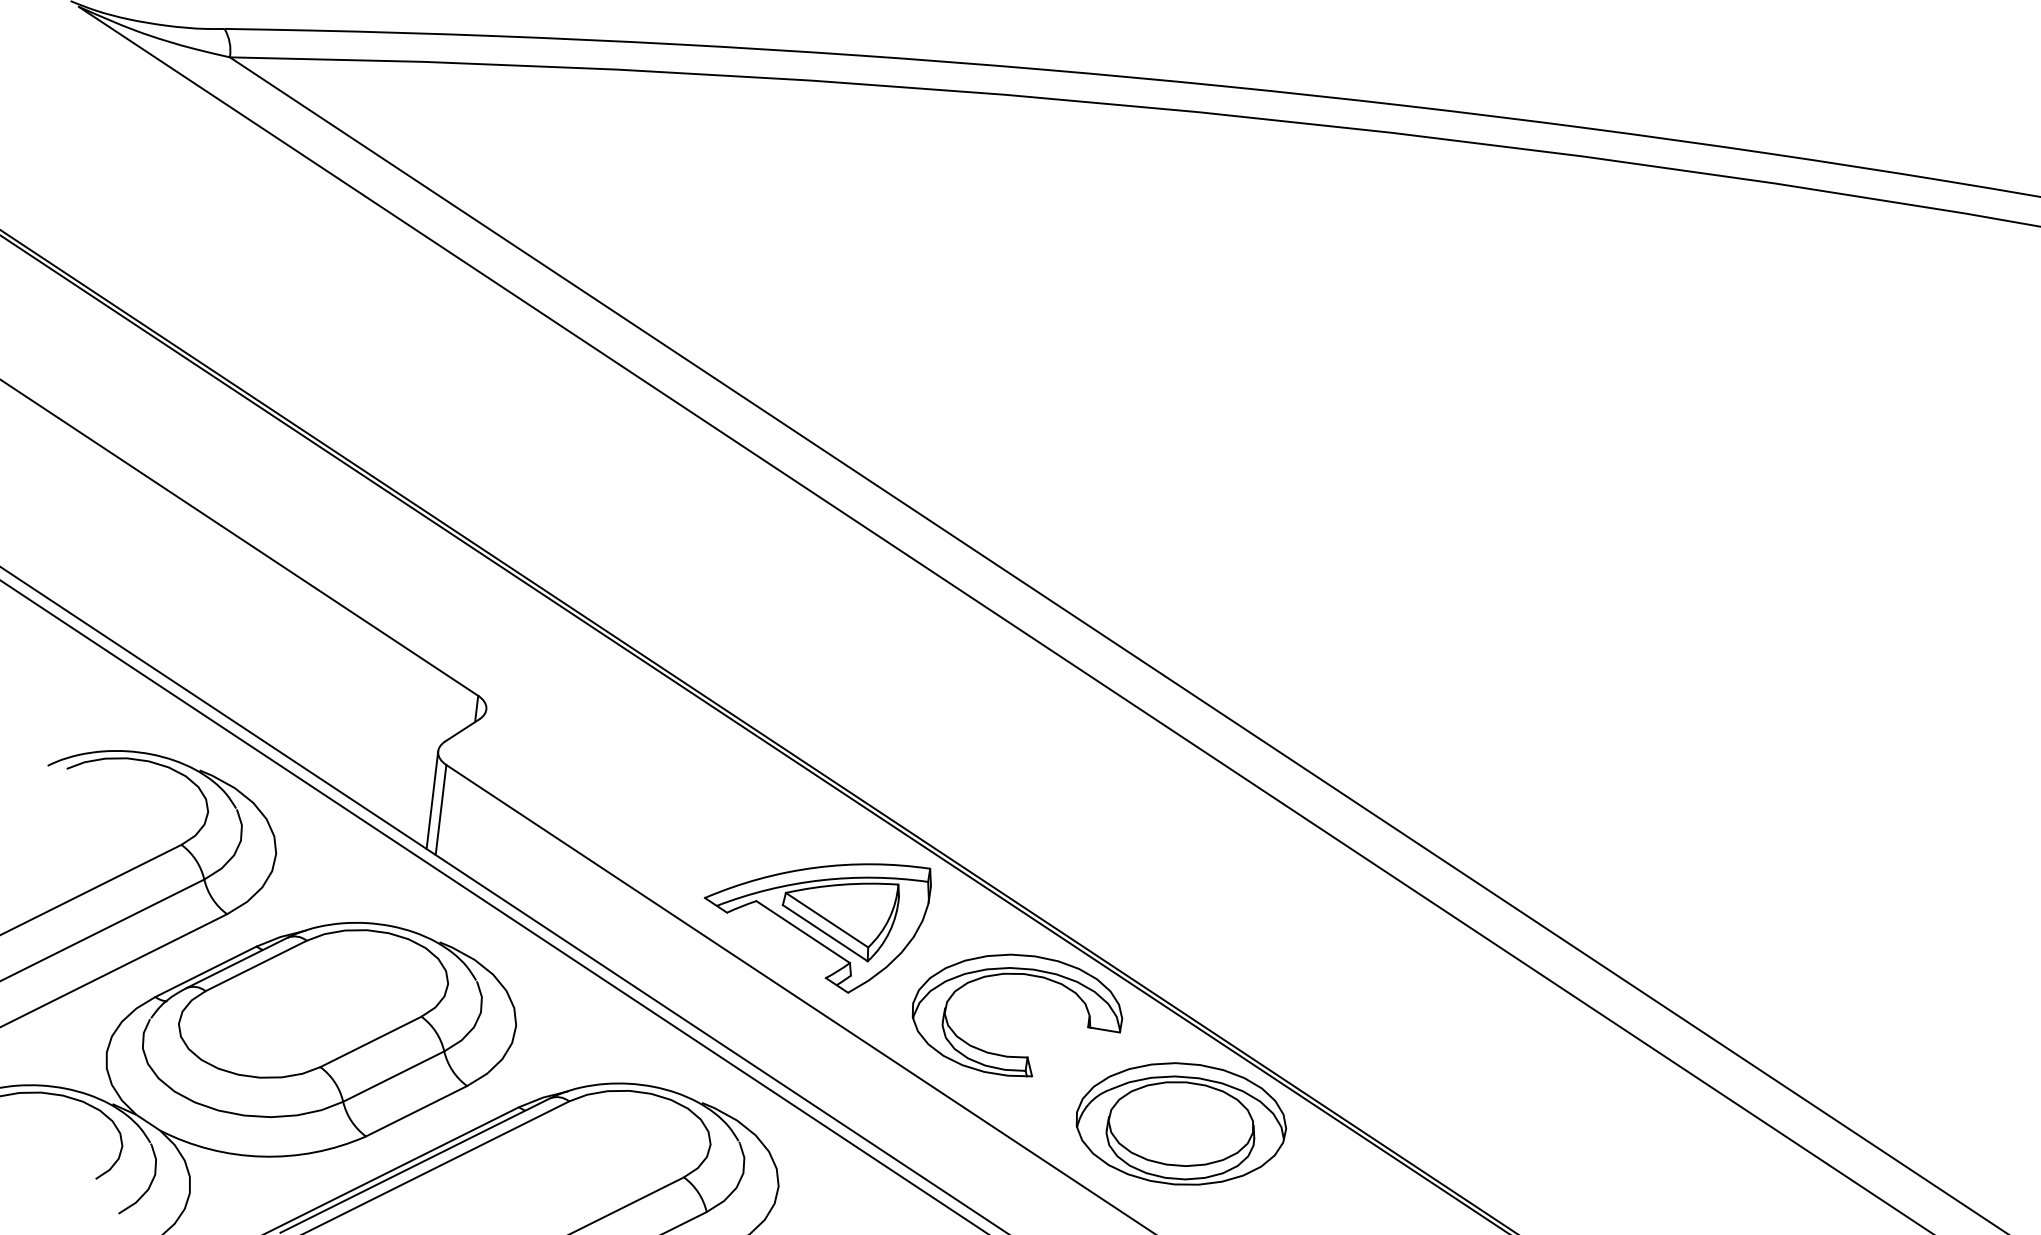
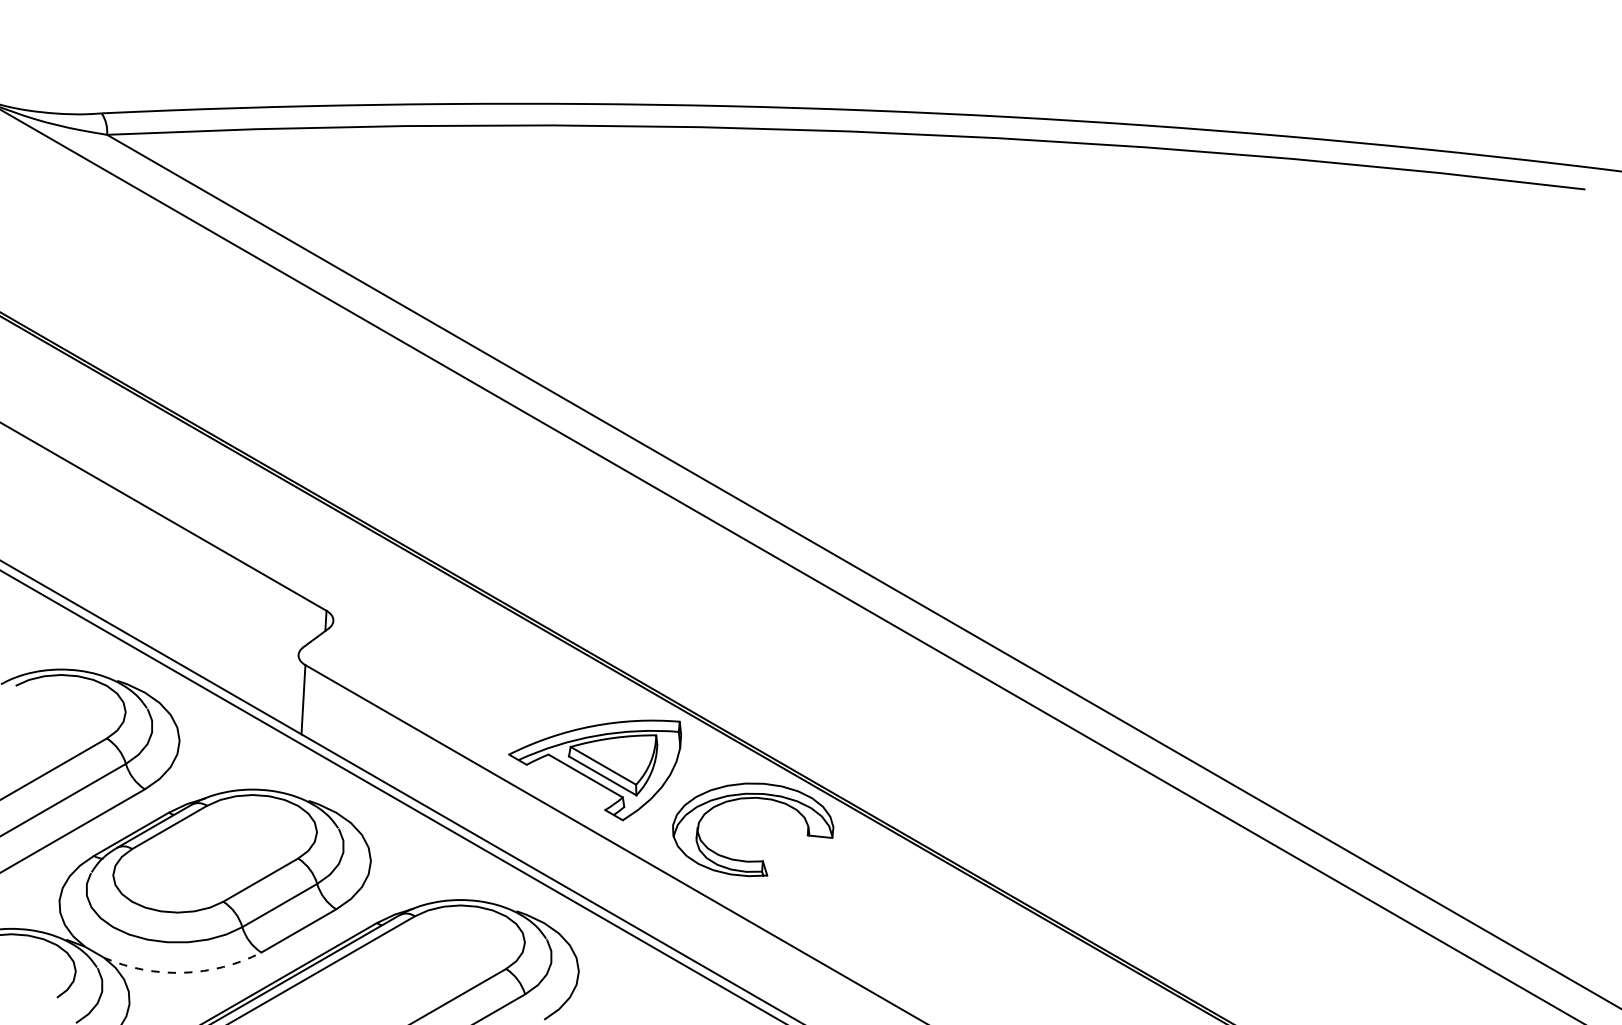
line: (432, 799) -> (296, 692), removed
part: (1181, 1123) -> (883, 904), removed
arc: (262, 1156) -> (183, 972), solid -> dashed

